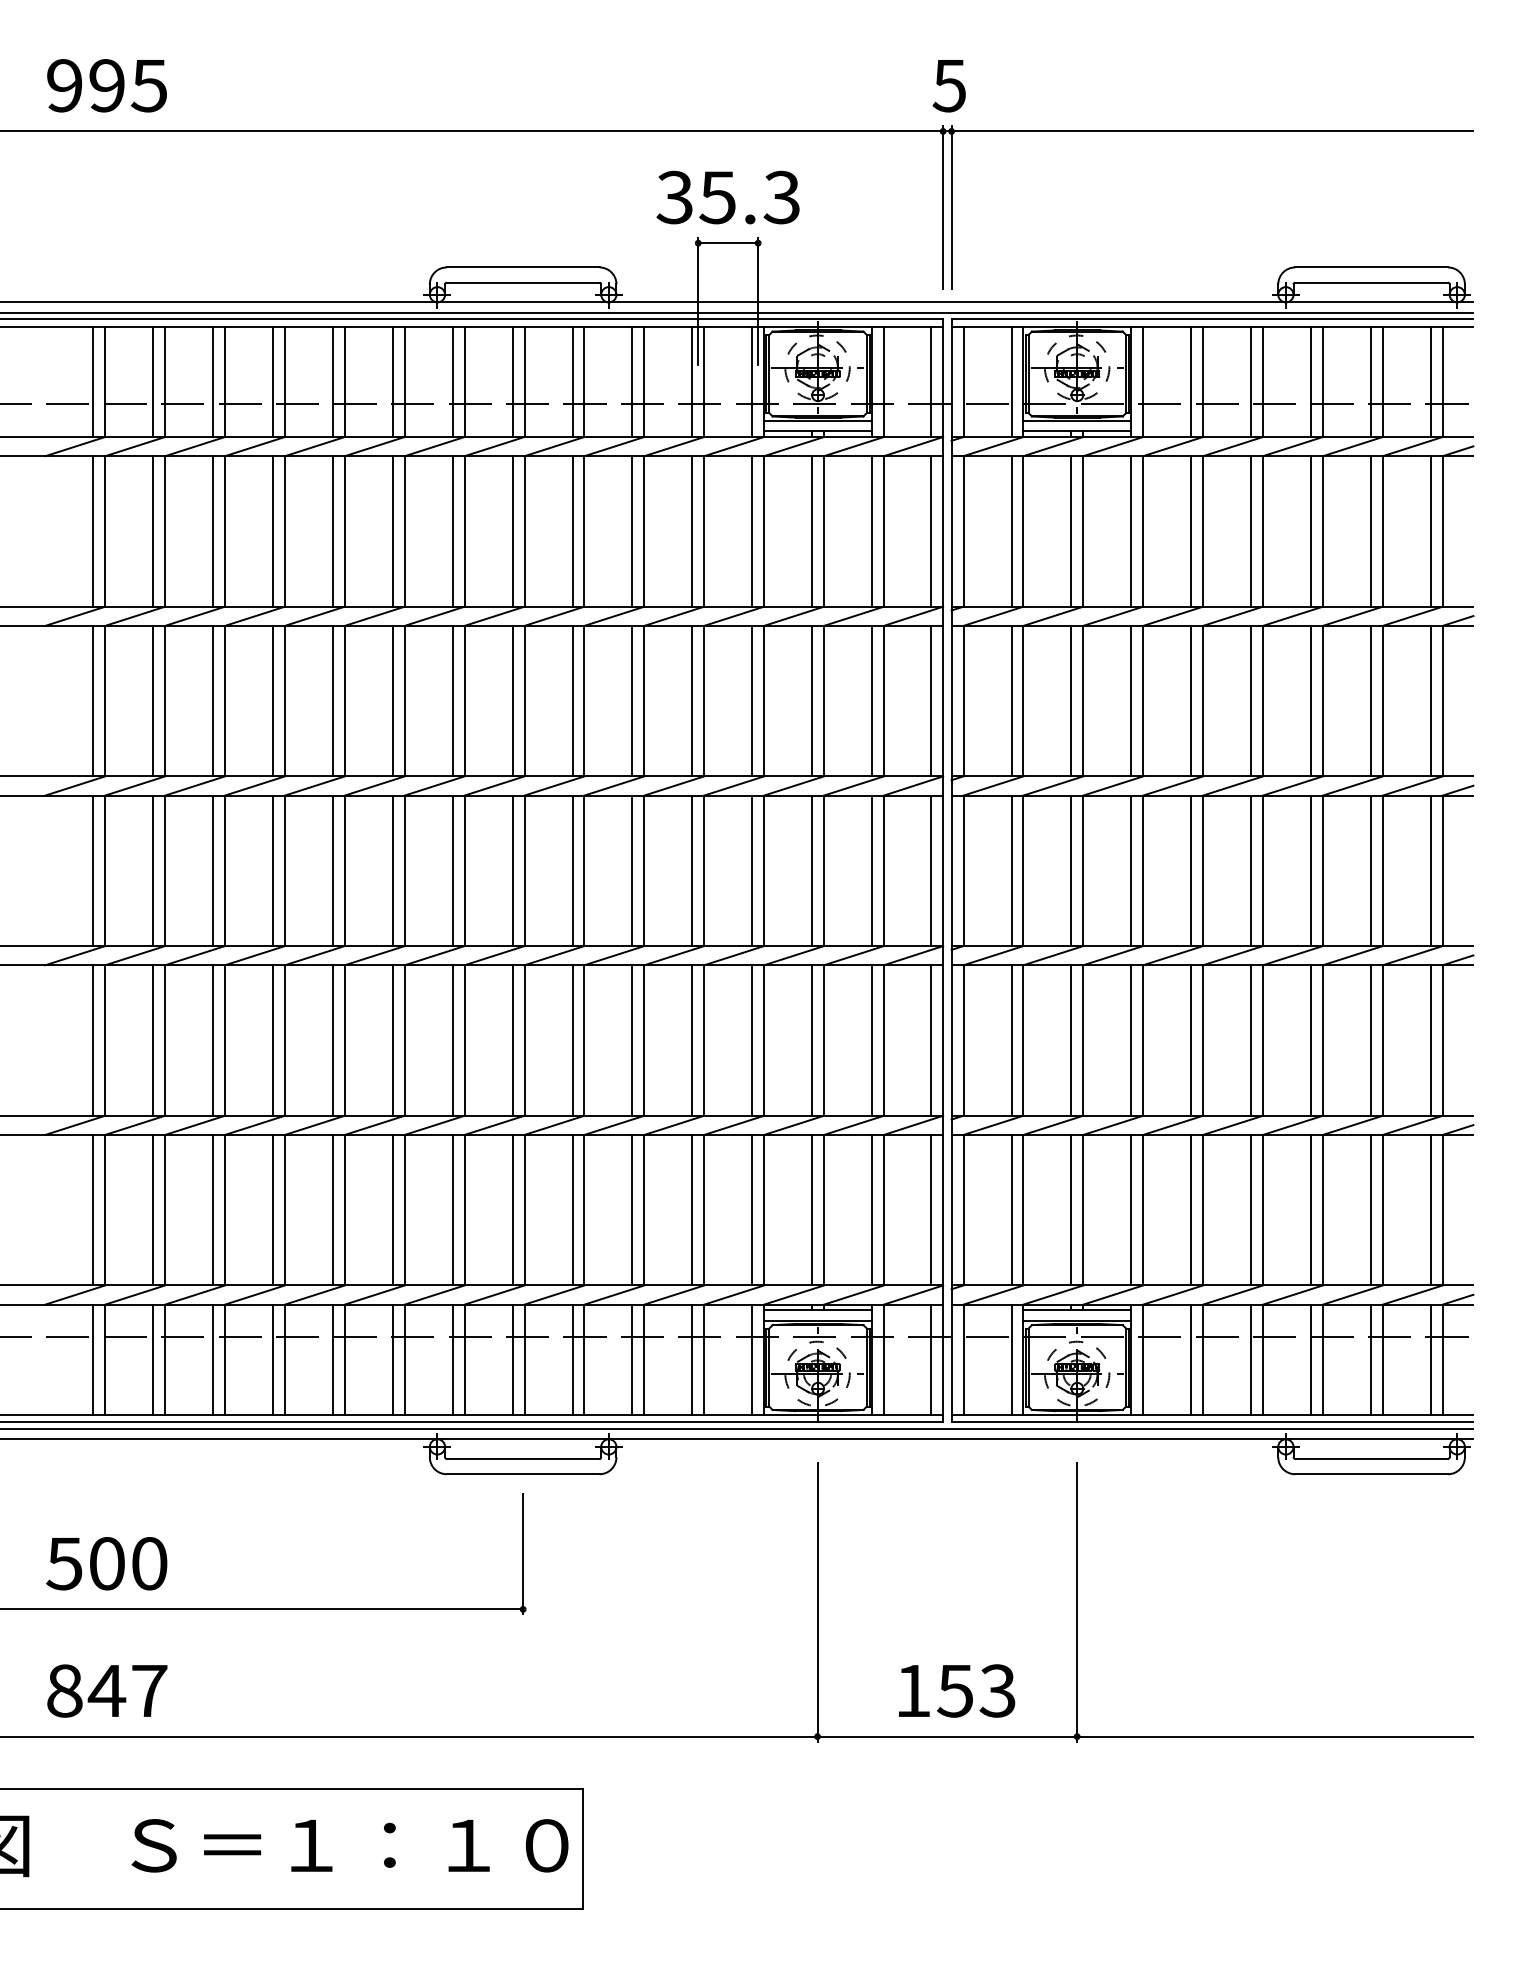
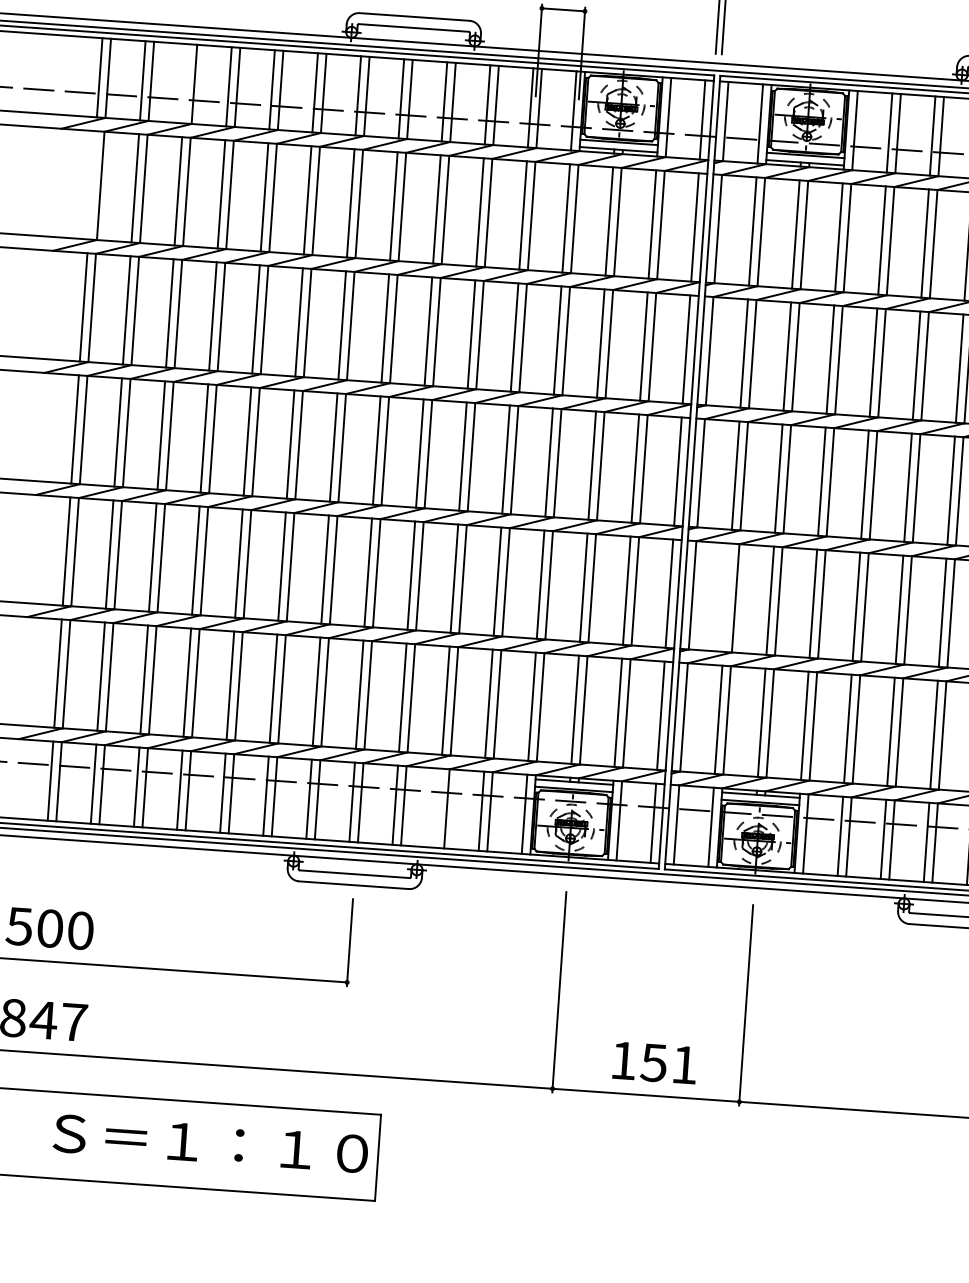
line: (213, 382) -> (186, 84), removed
line: (93, 531) -> (92, 185), removed
line: (1011, 1040) -> (727, 597), removed
line: (632, 1359) -> (438, 808), removed
text: (997, 1690) -> (684, 1064), 153 -> 151

